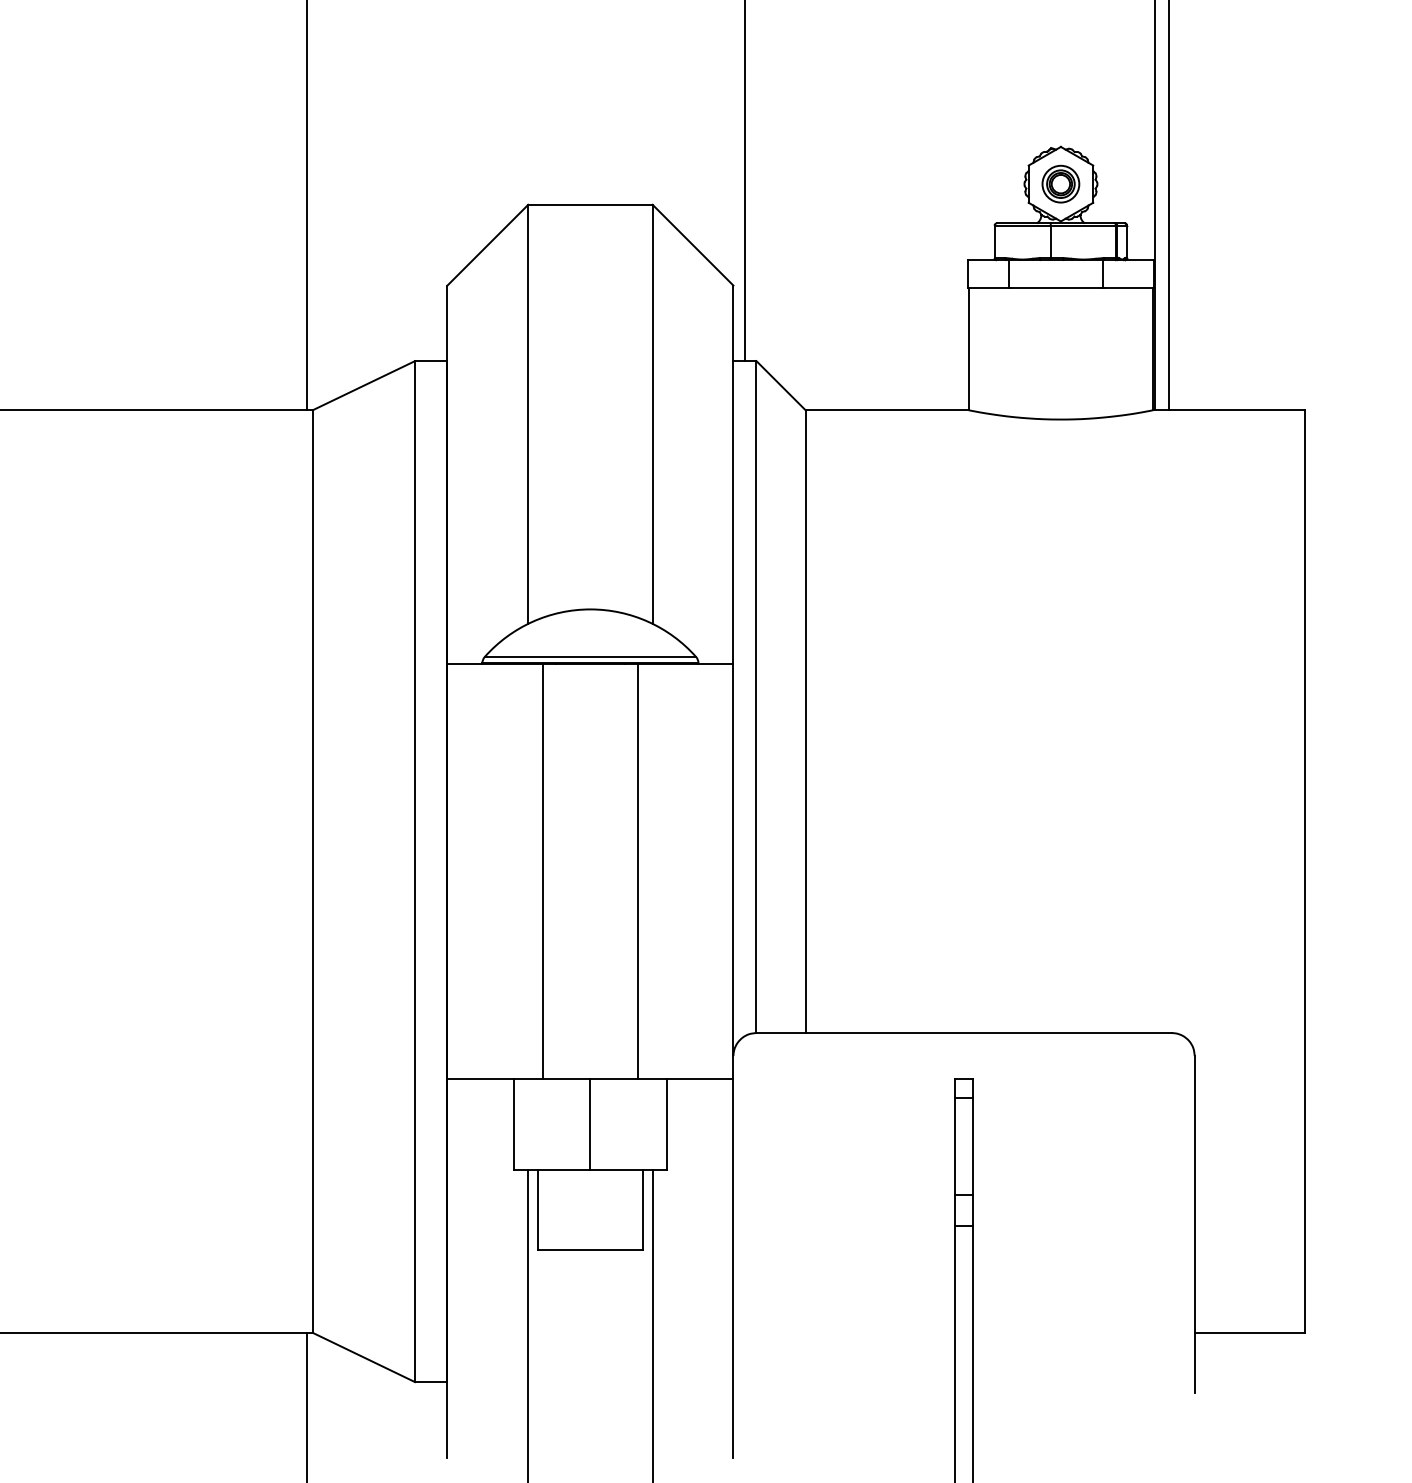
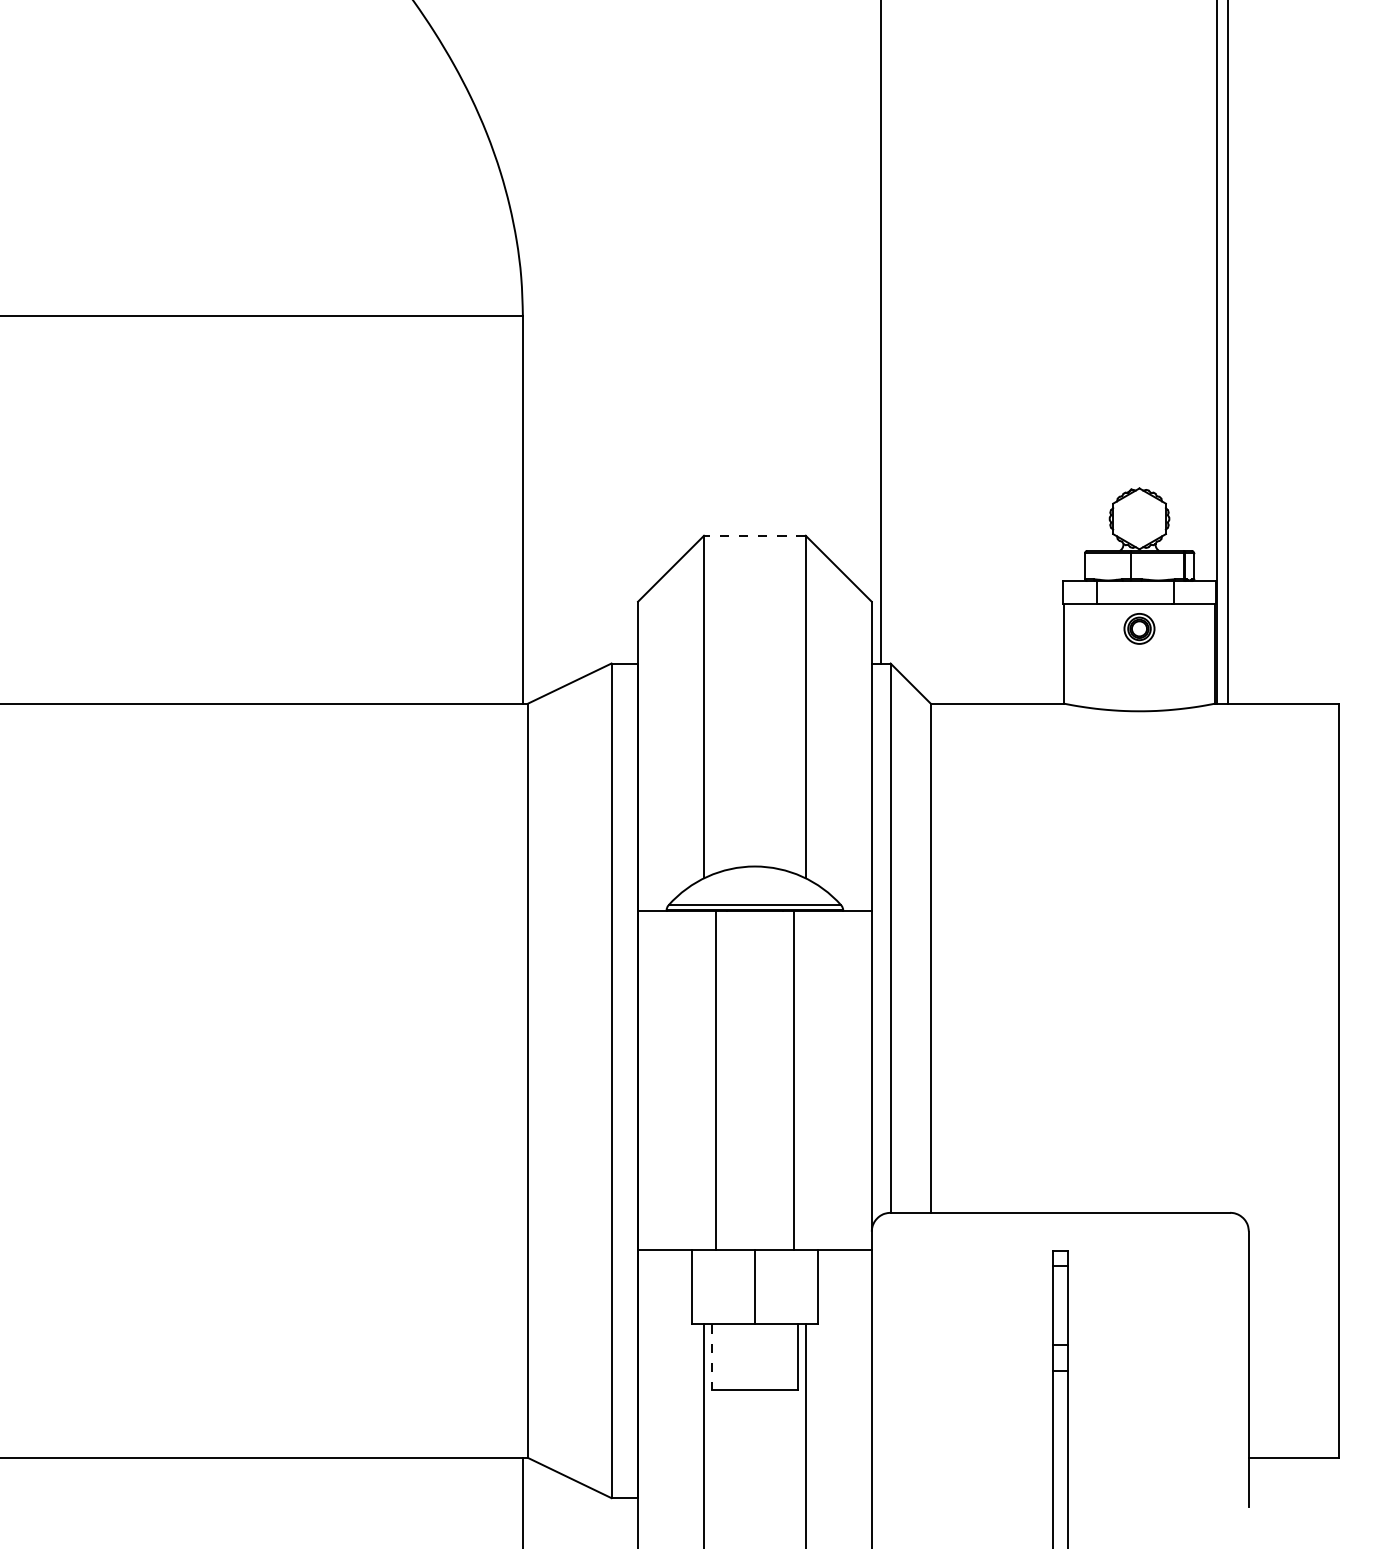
part: (1060, 183) -> (1139, 628), moved
line: (589, 204) -> (754, 535), solid -> dashed
line: (538, 1210) -> (712, 1357), solid -> dashed

